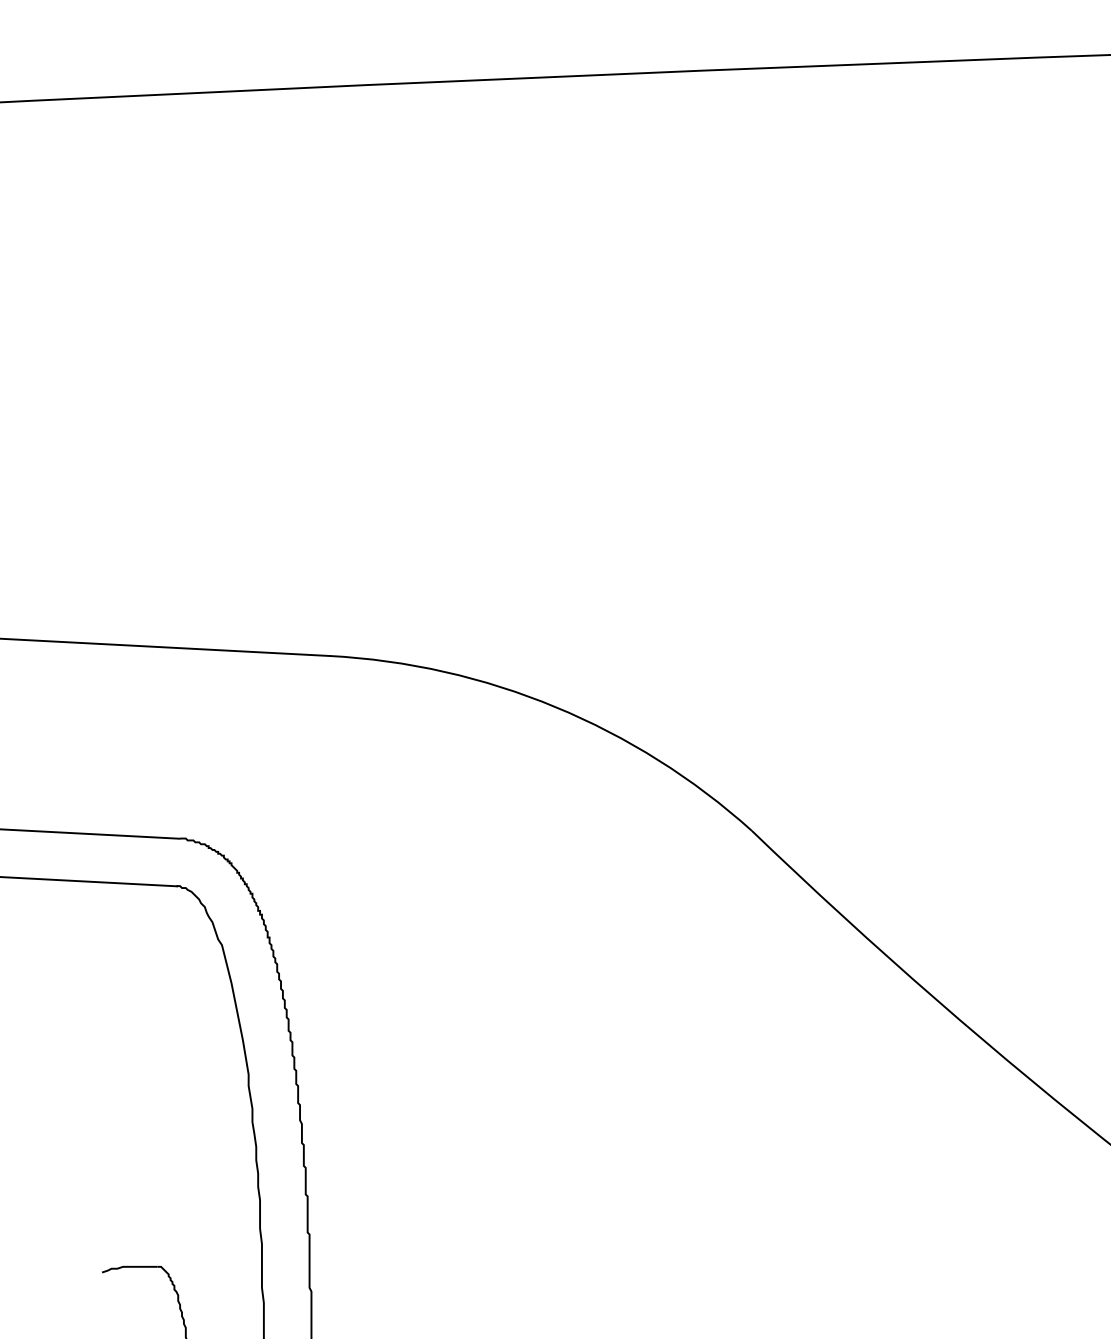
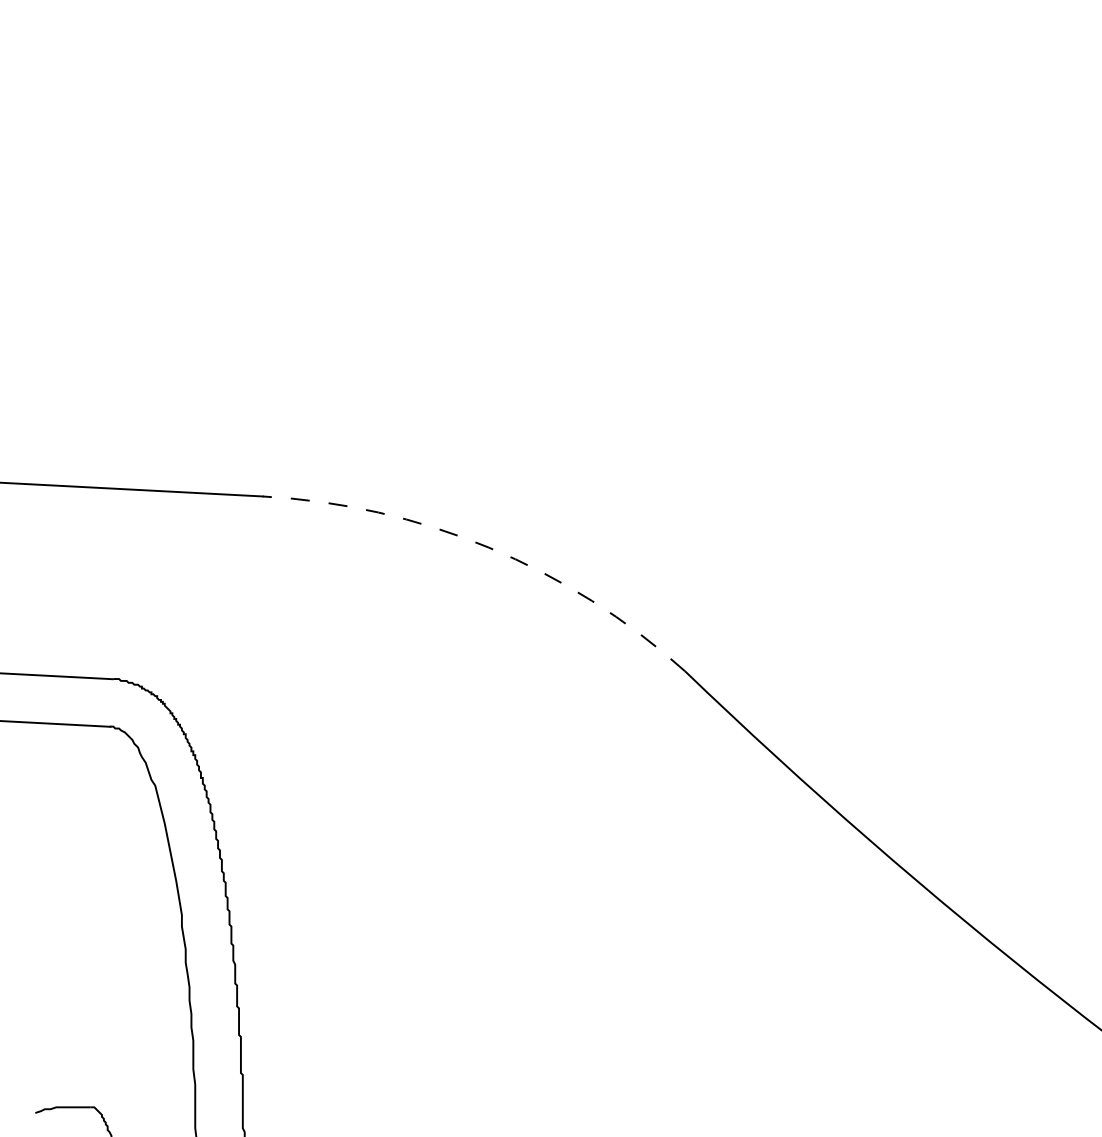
arc: (555, 707) -> (488, 547), solid -> dashed

